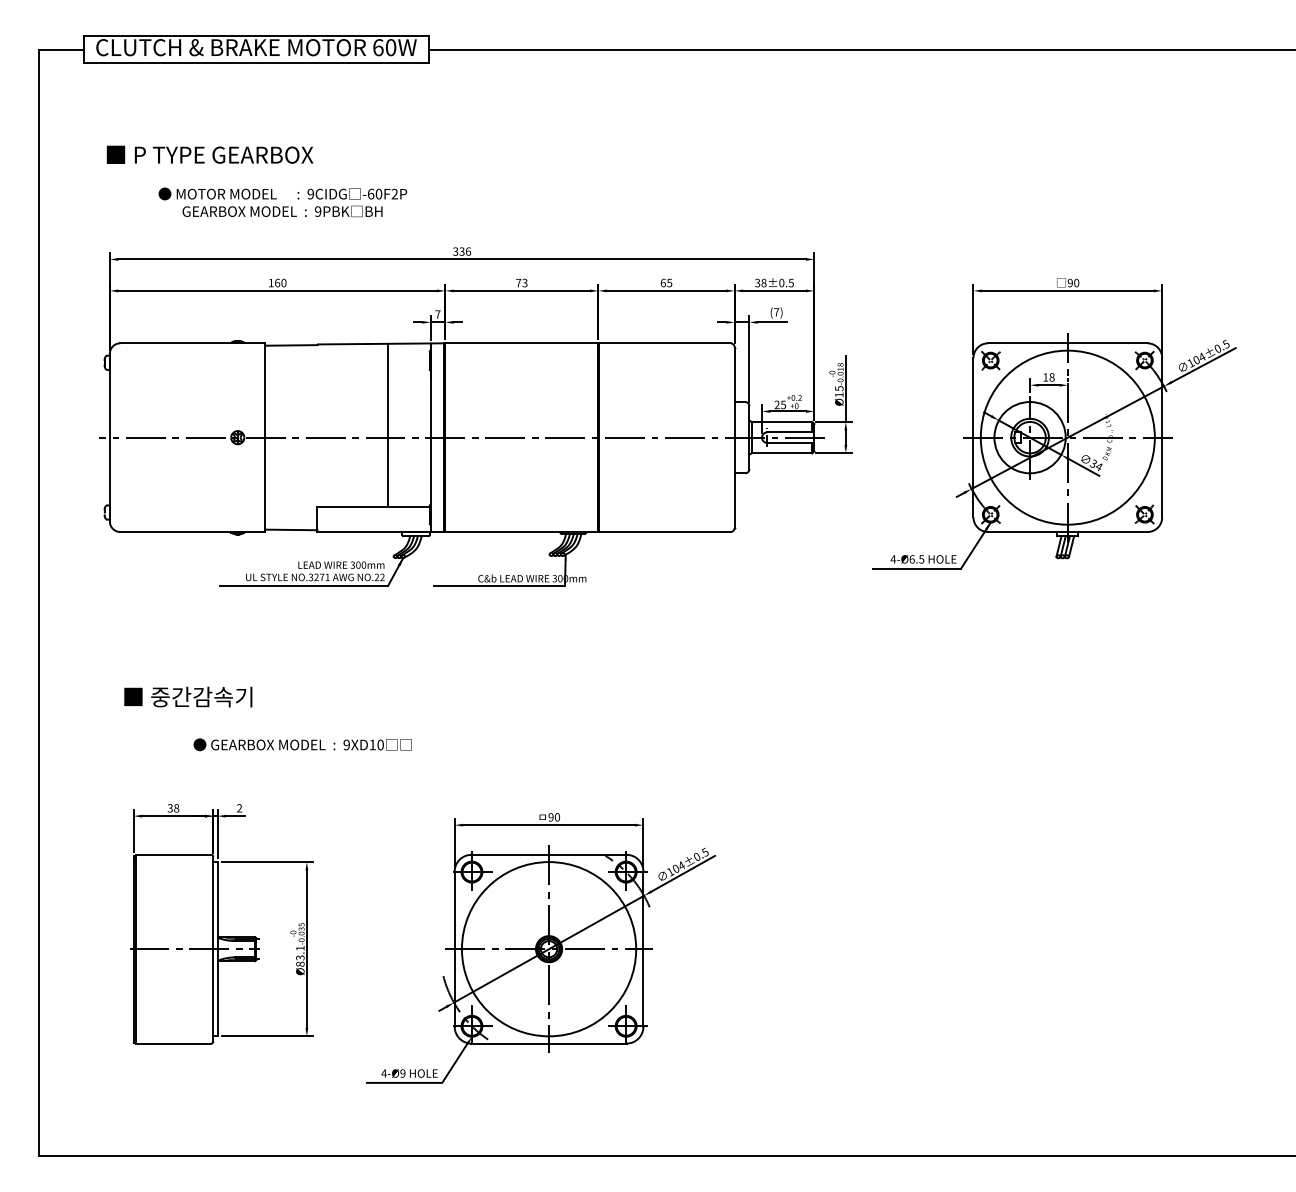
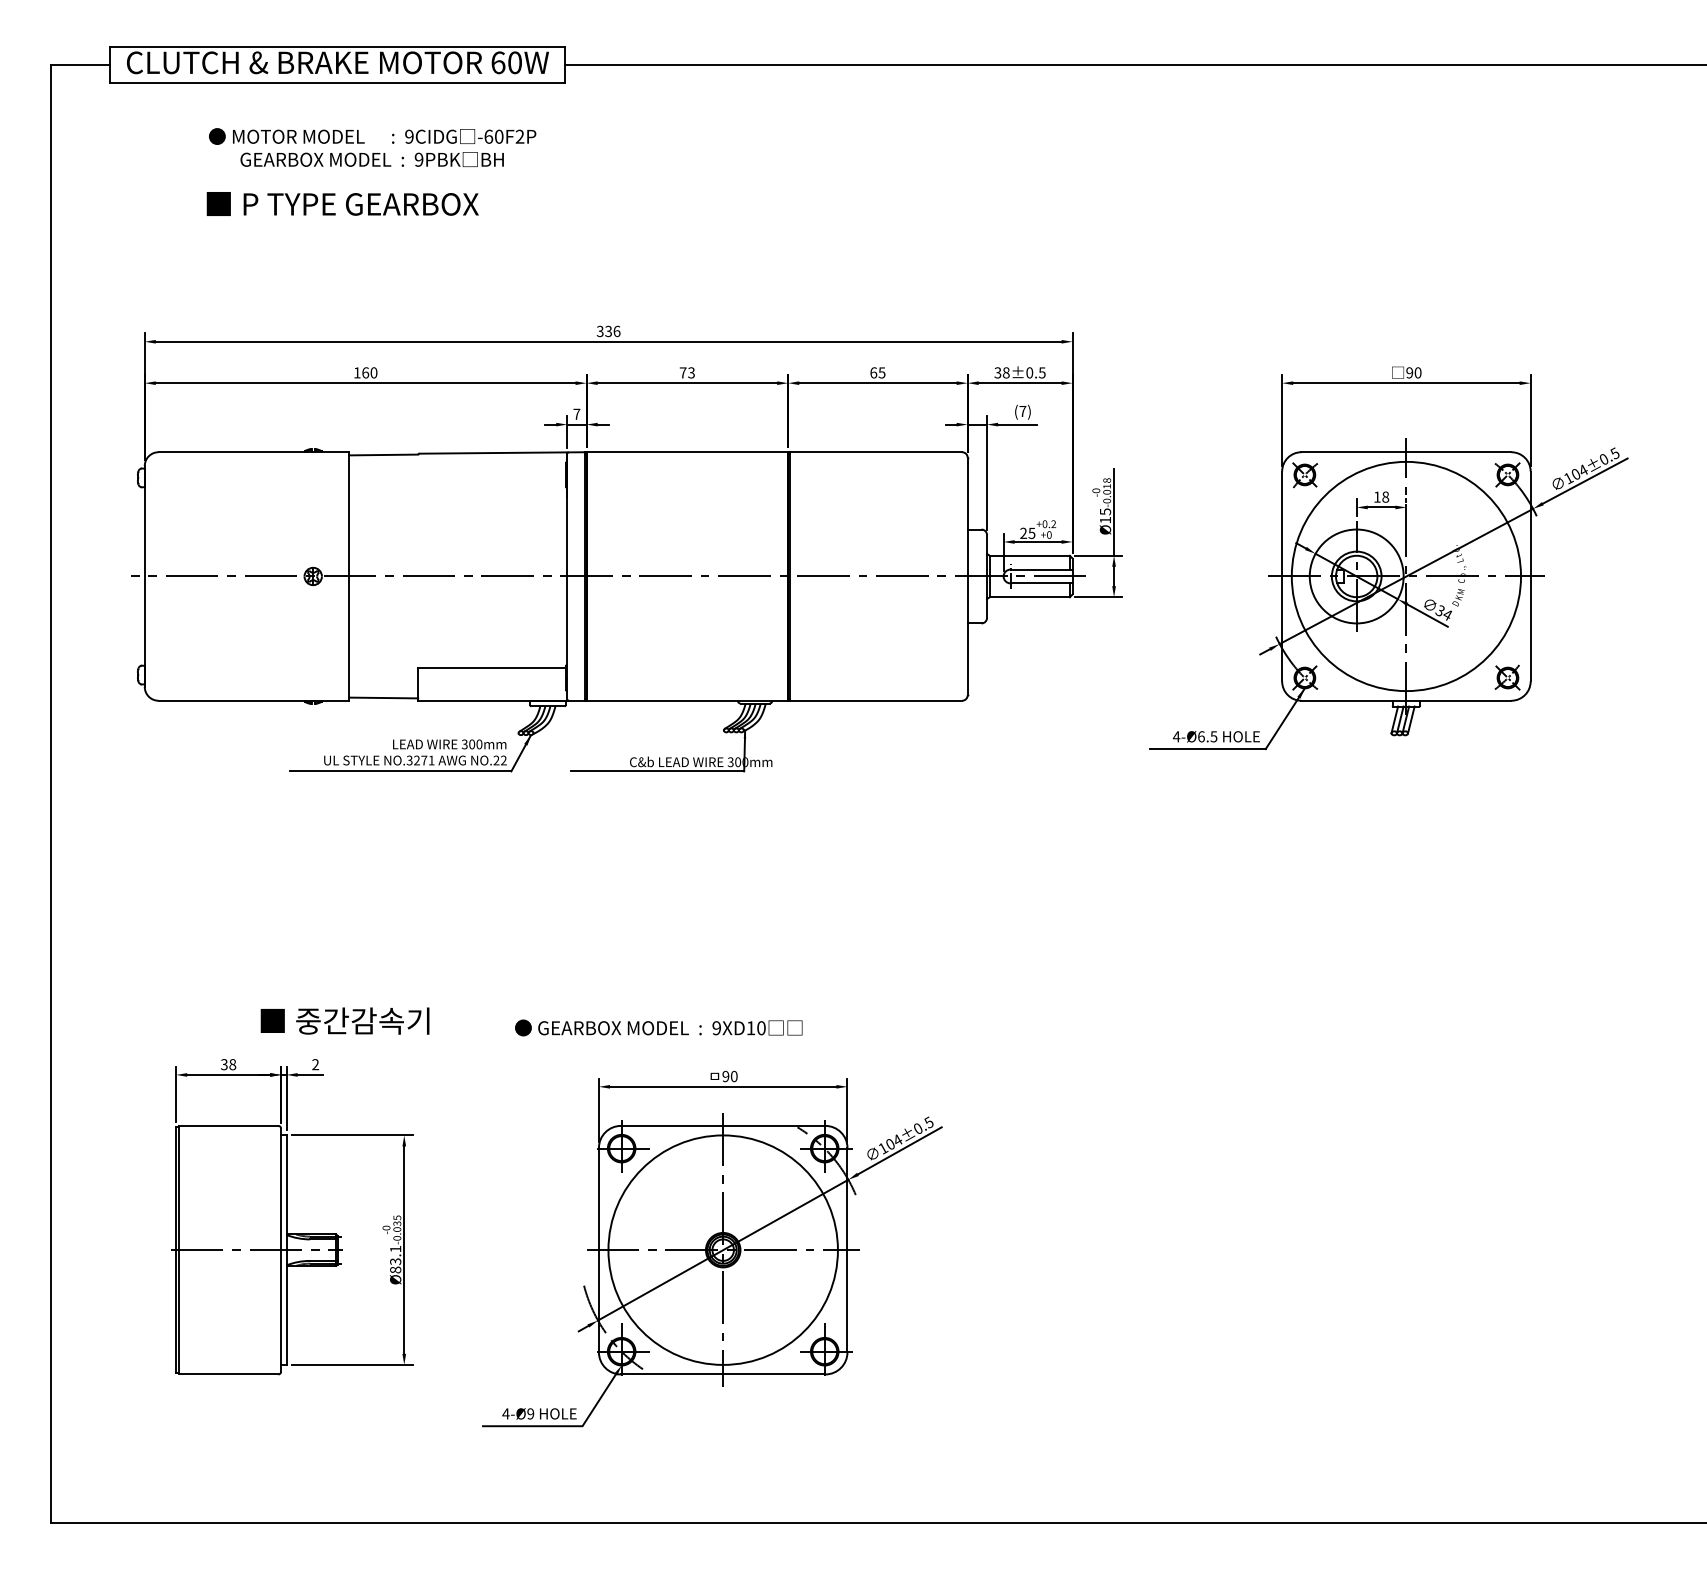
text: (209, 154) -> (342, 203), moved
text: (282, 202) -> (372, 147), moved
line: (387, 425) -> (510, 560), removed
text: (187, 696) -> (344, 1020), moved
text: (302, 744) -> (658, 1027), moved

